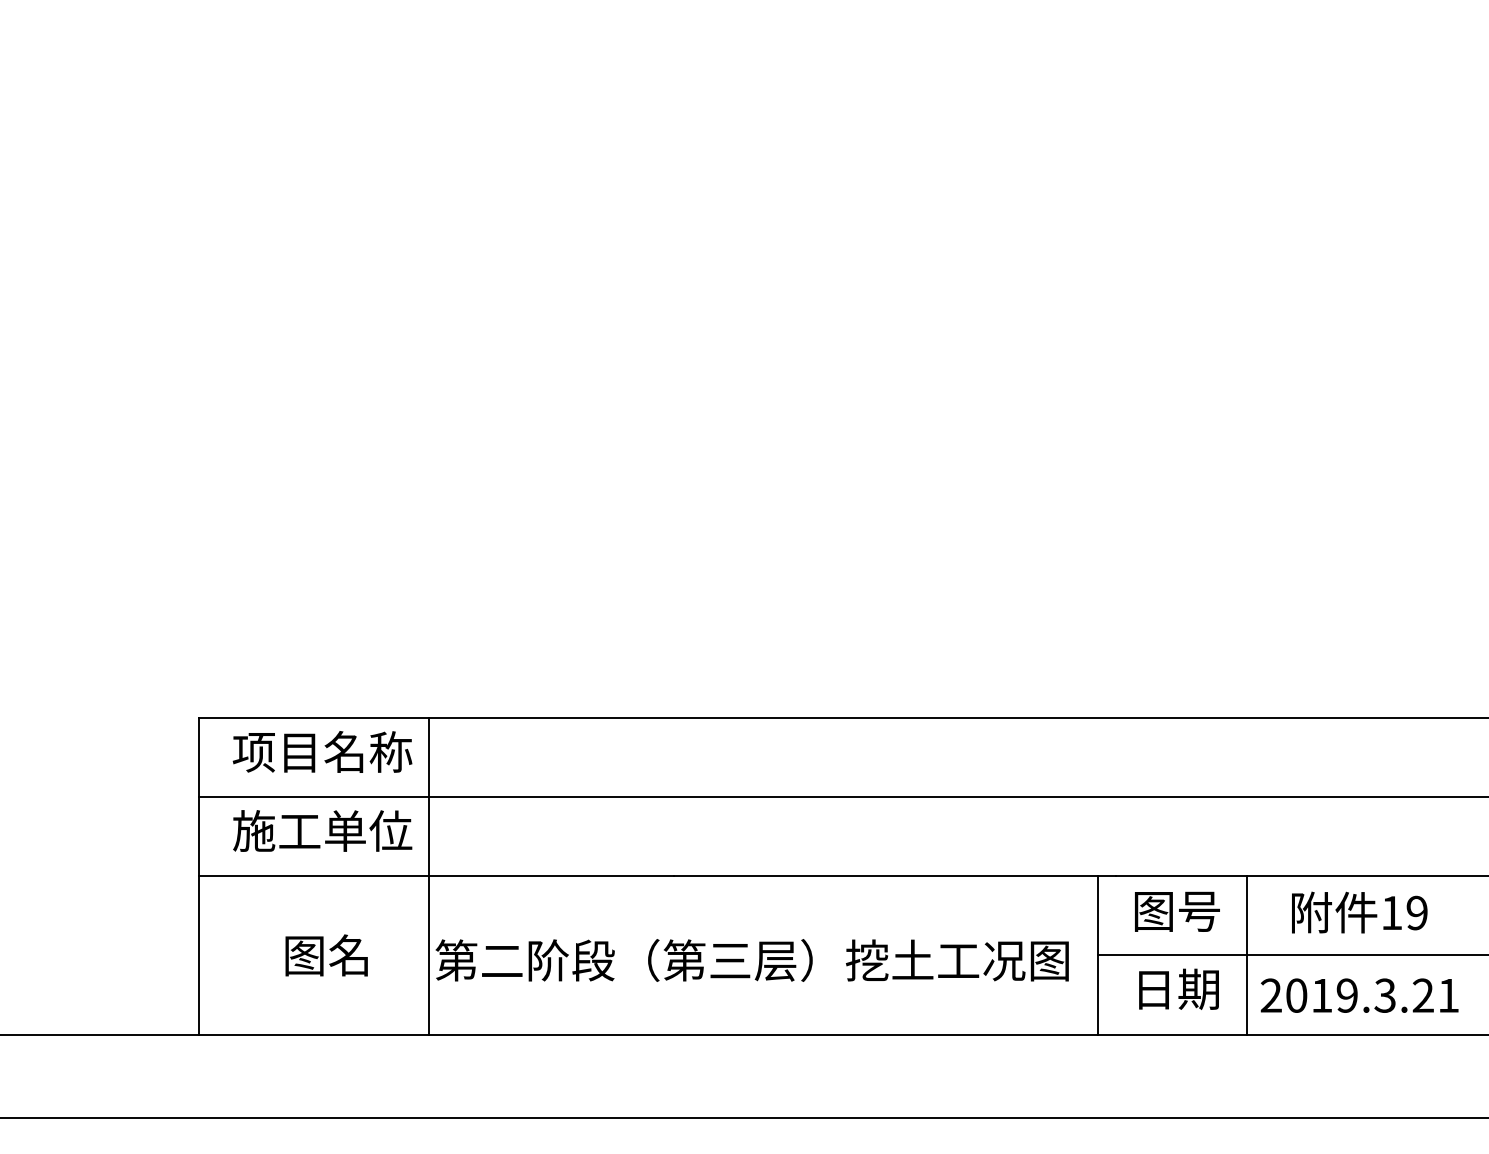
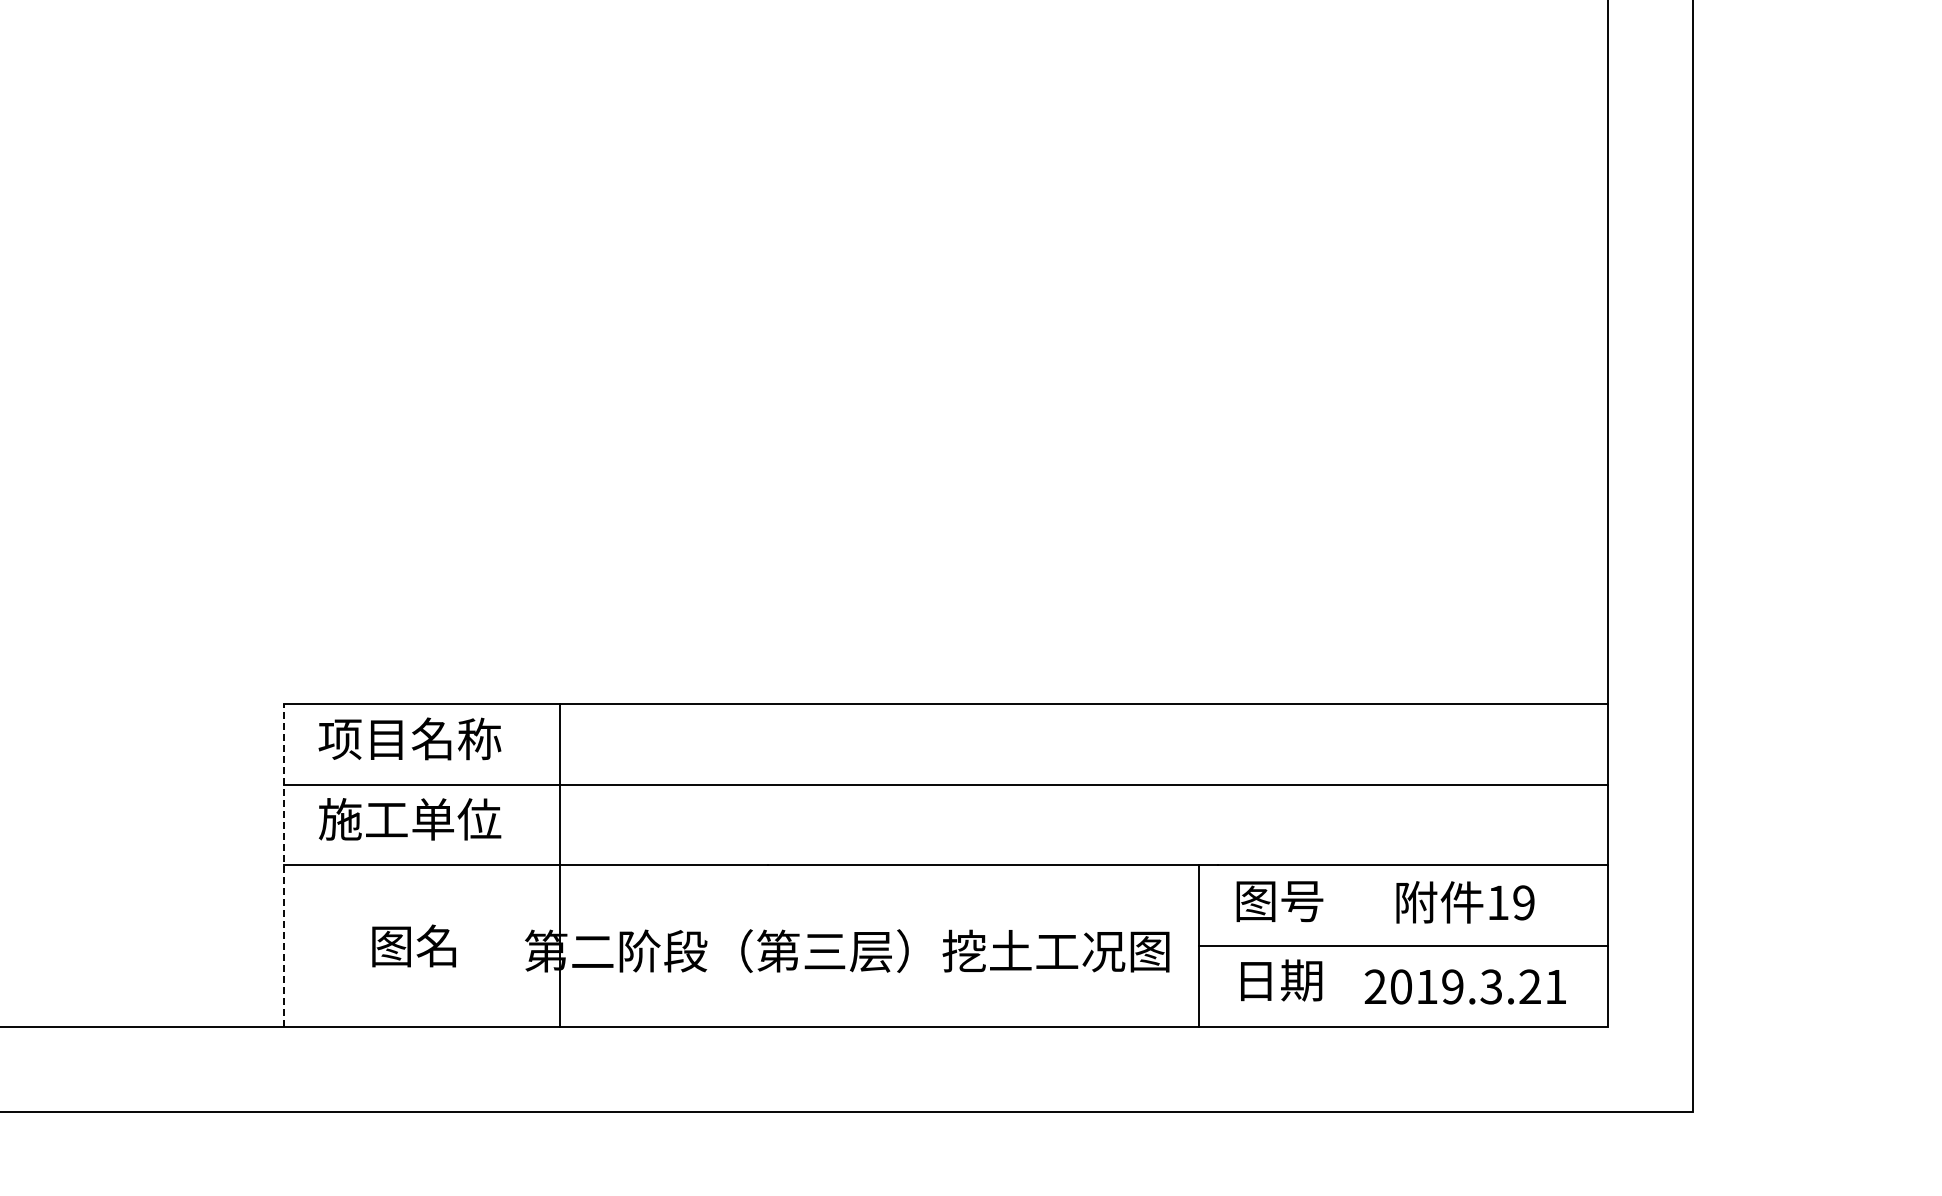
line: (199, 876) -> (284, 865), solid -> dashed
line: (428, 876) -> (559, 865), moved
line: (1246, 954) -> (1350, 945), removed

